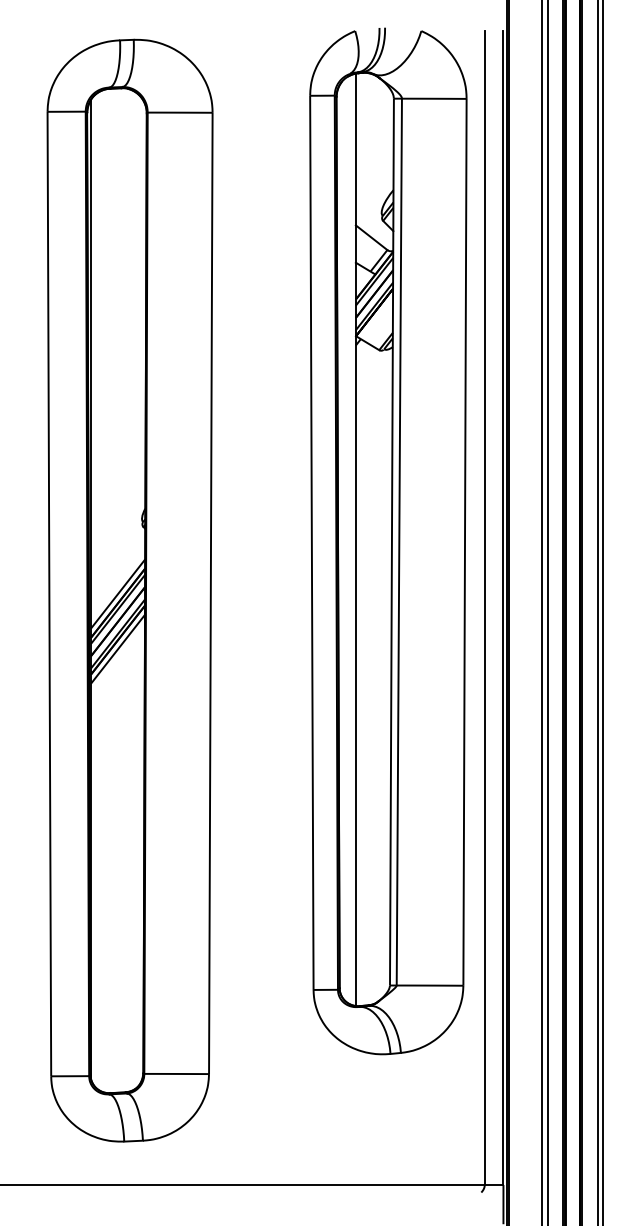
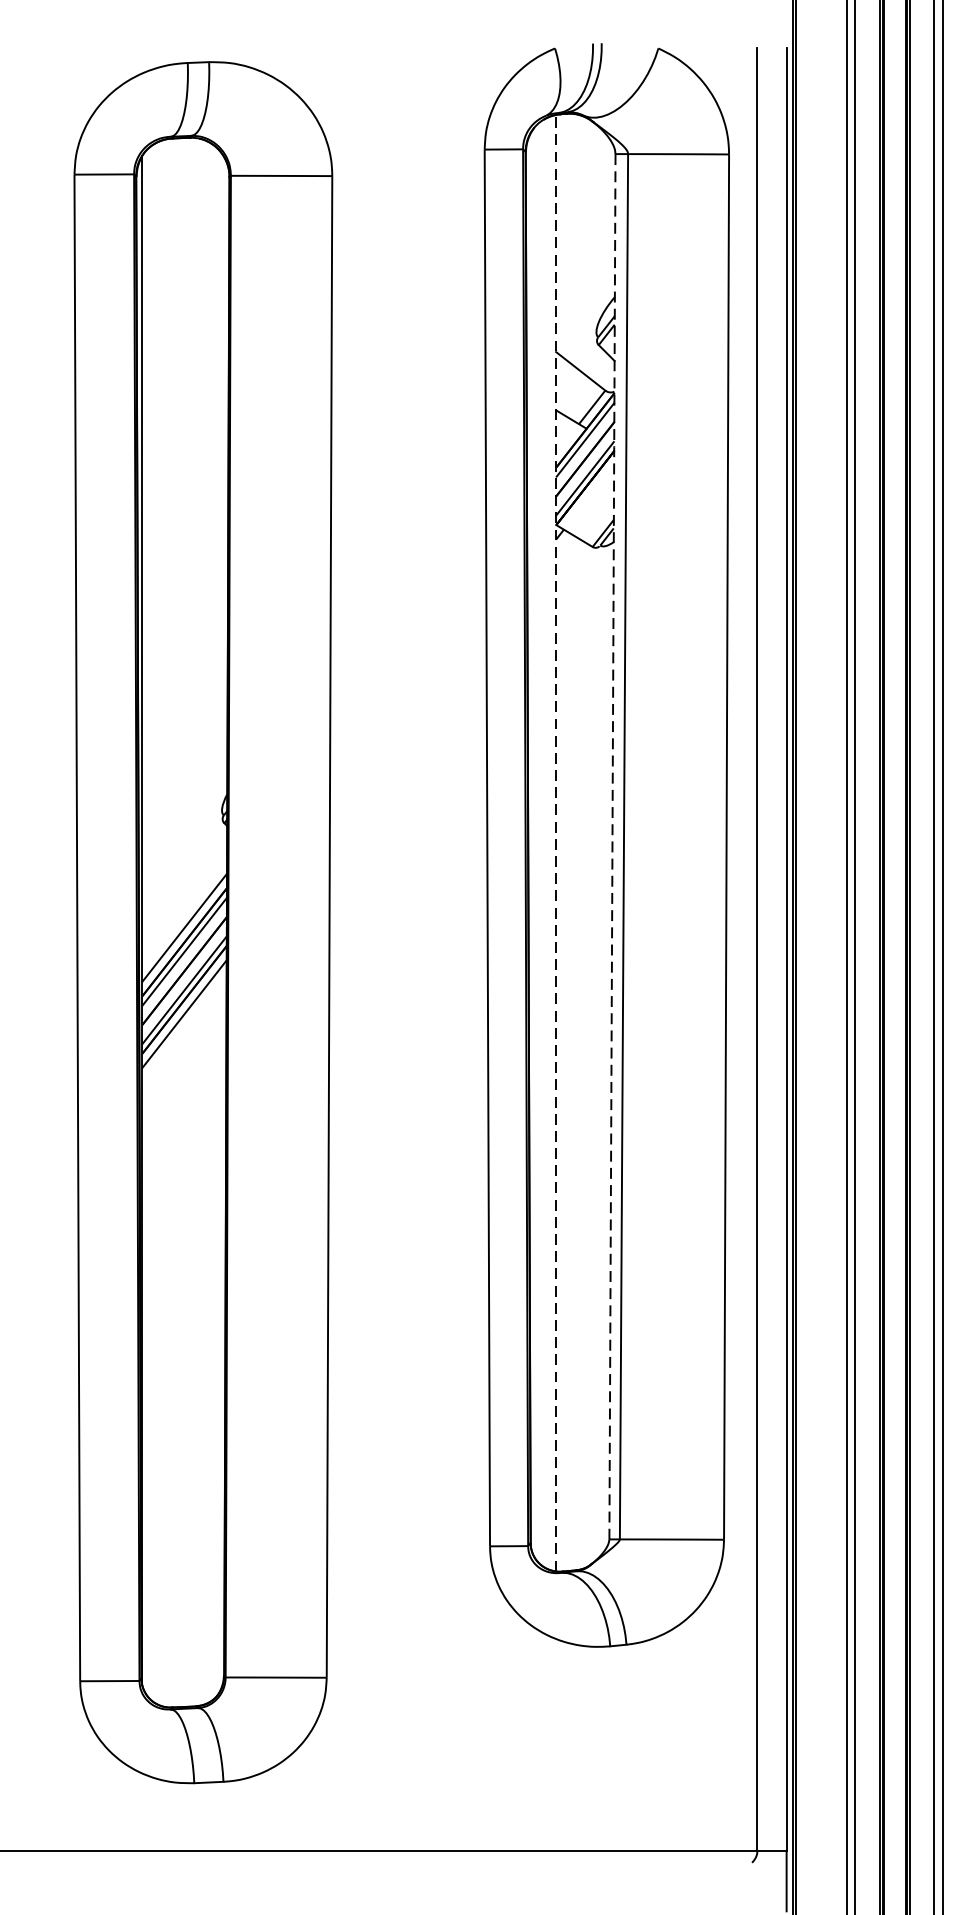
line: (355, 539) -> (555, 842), solid -> dashed
line: (391, 541) -> (611, 845), solid -> dashed

